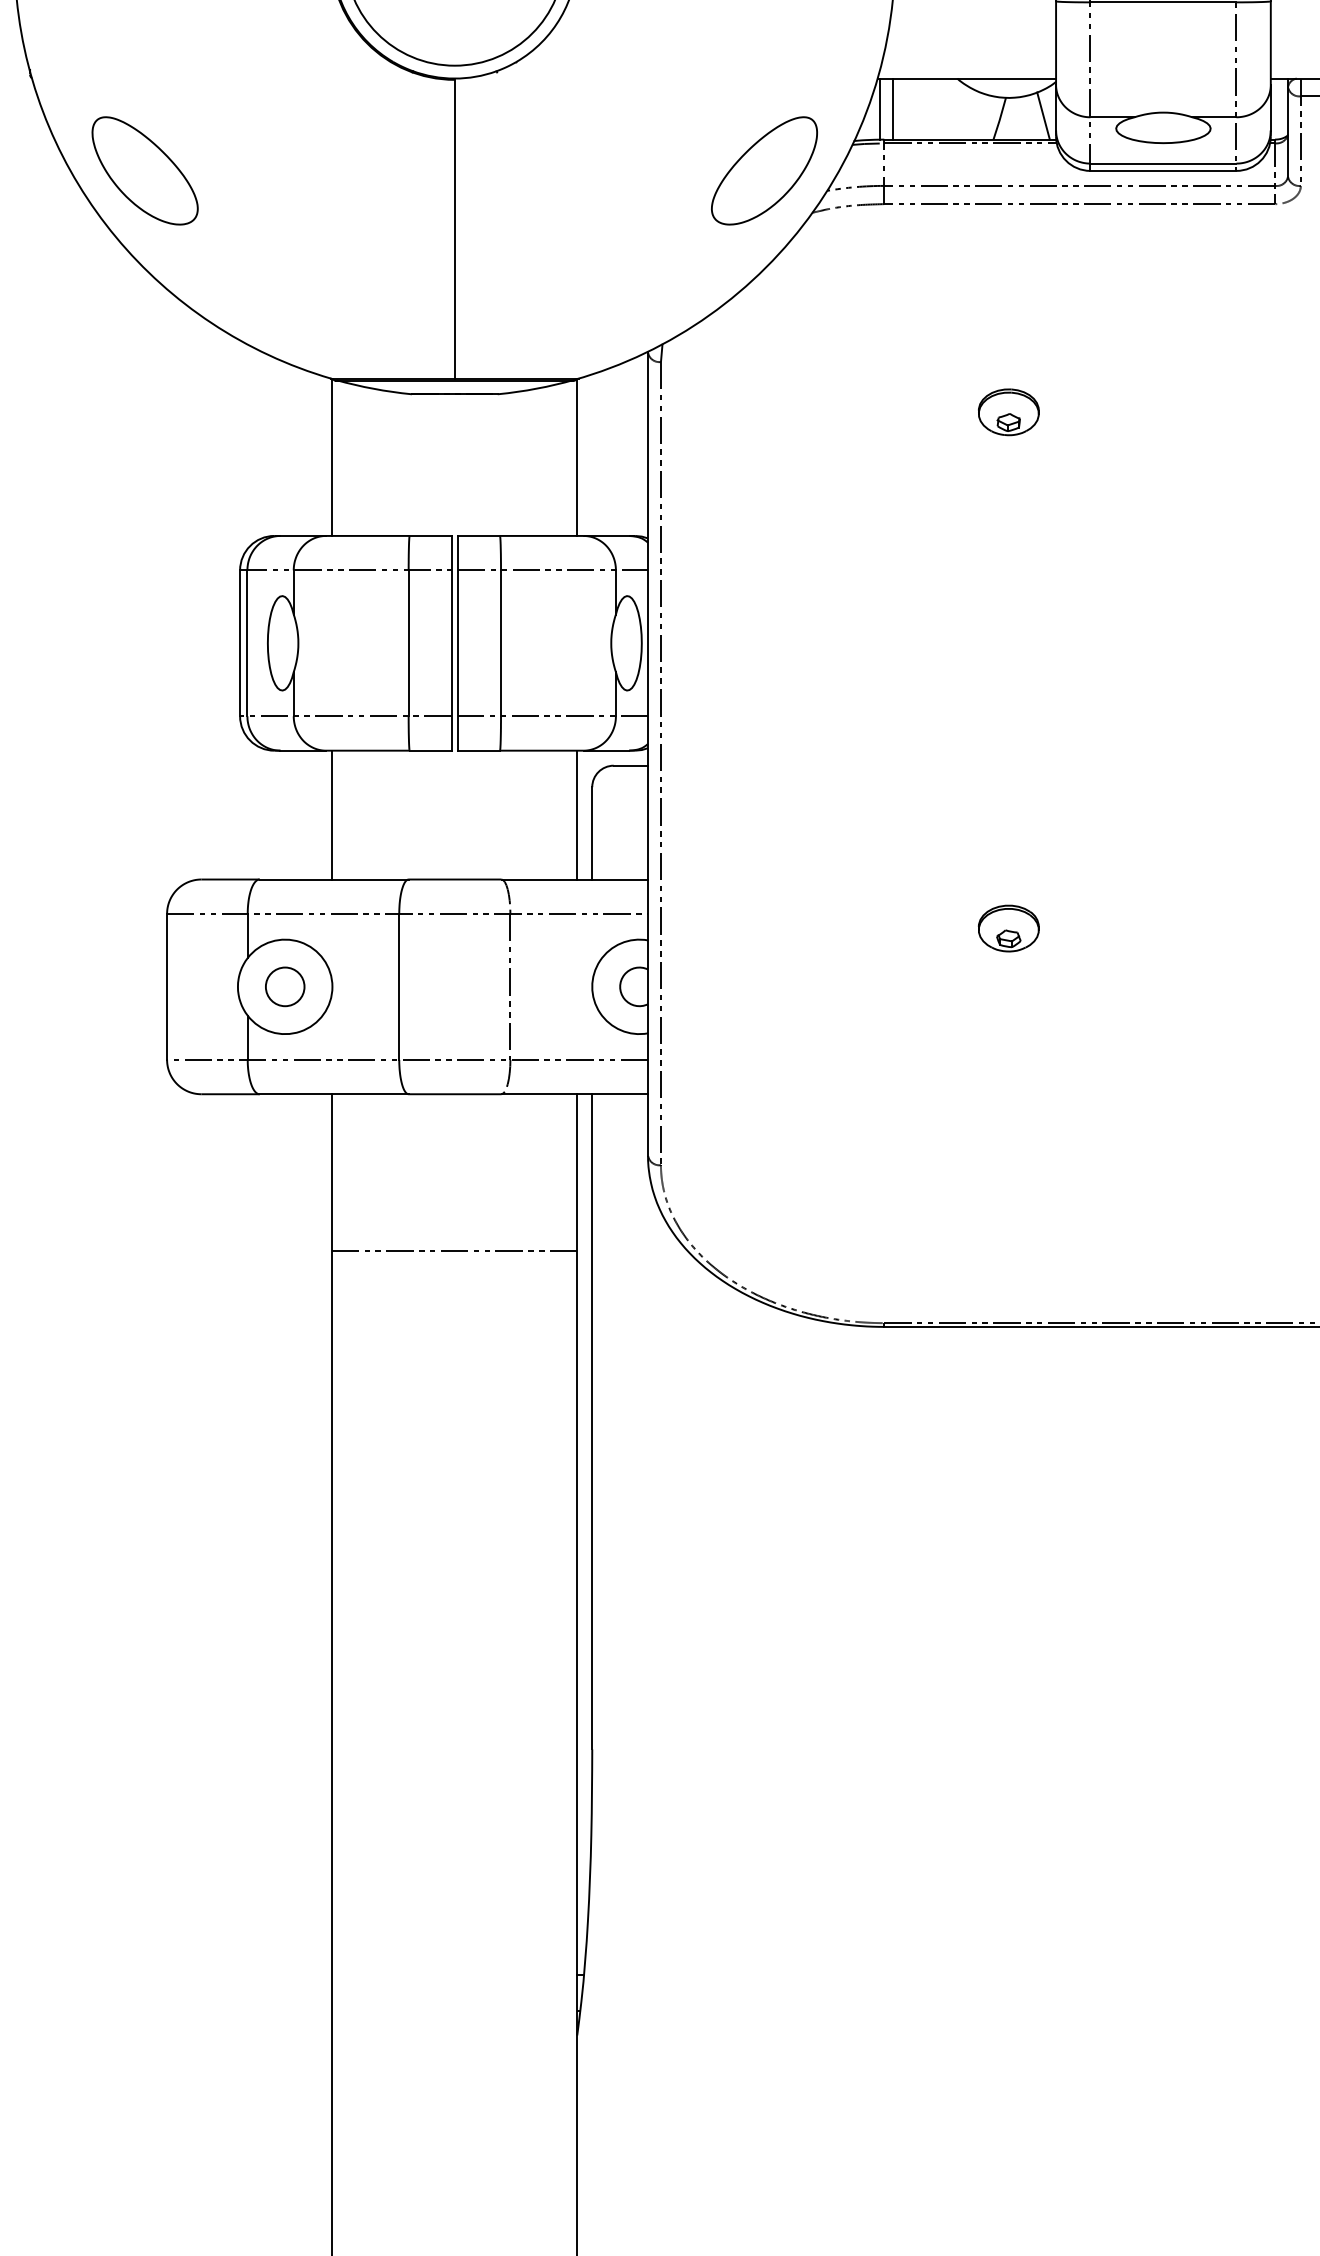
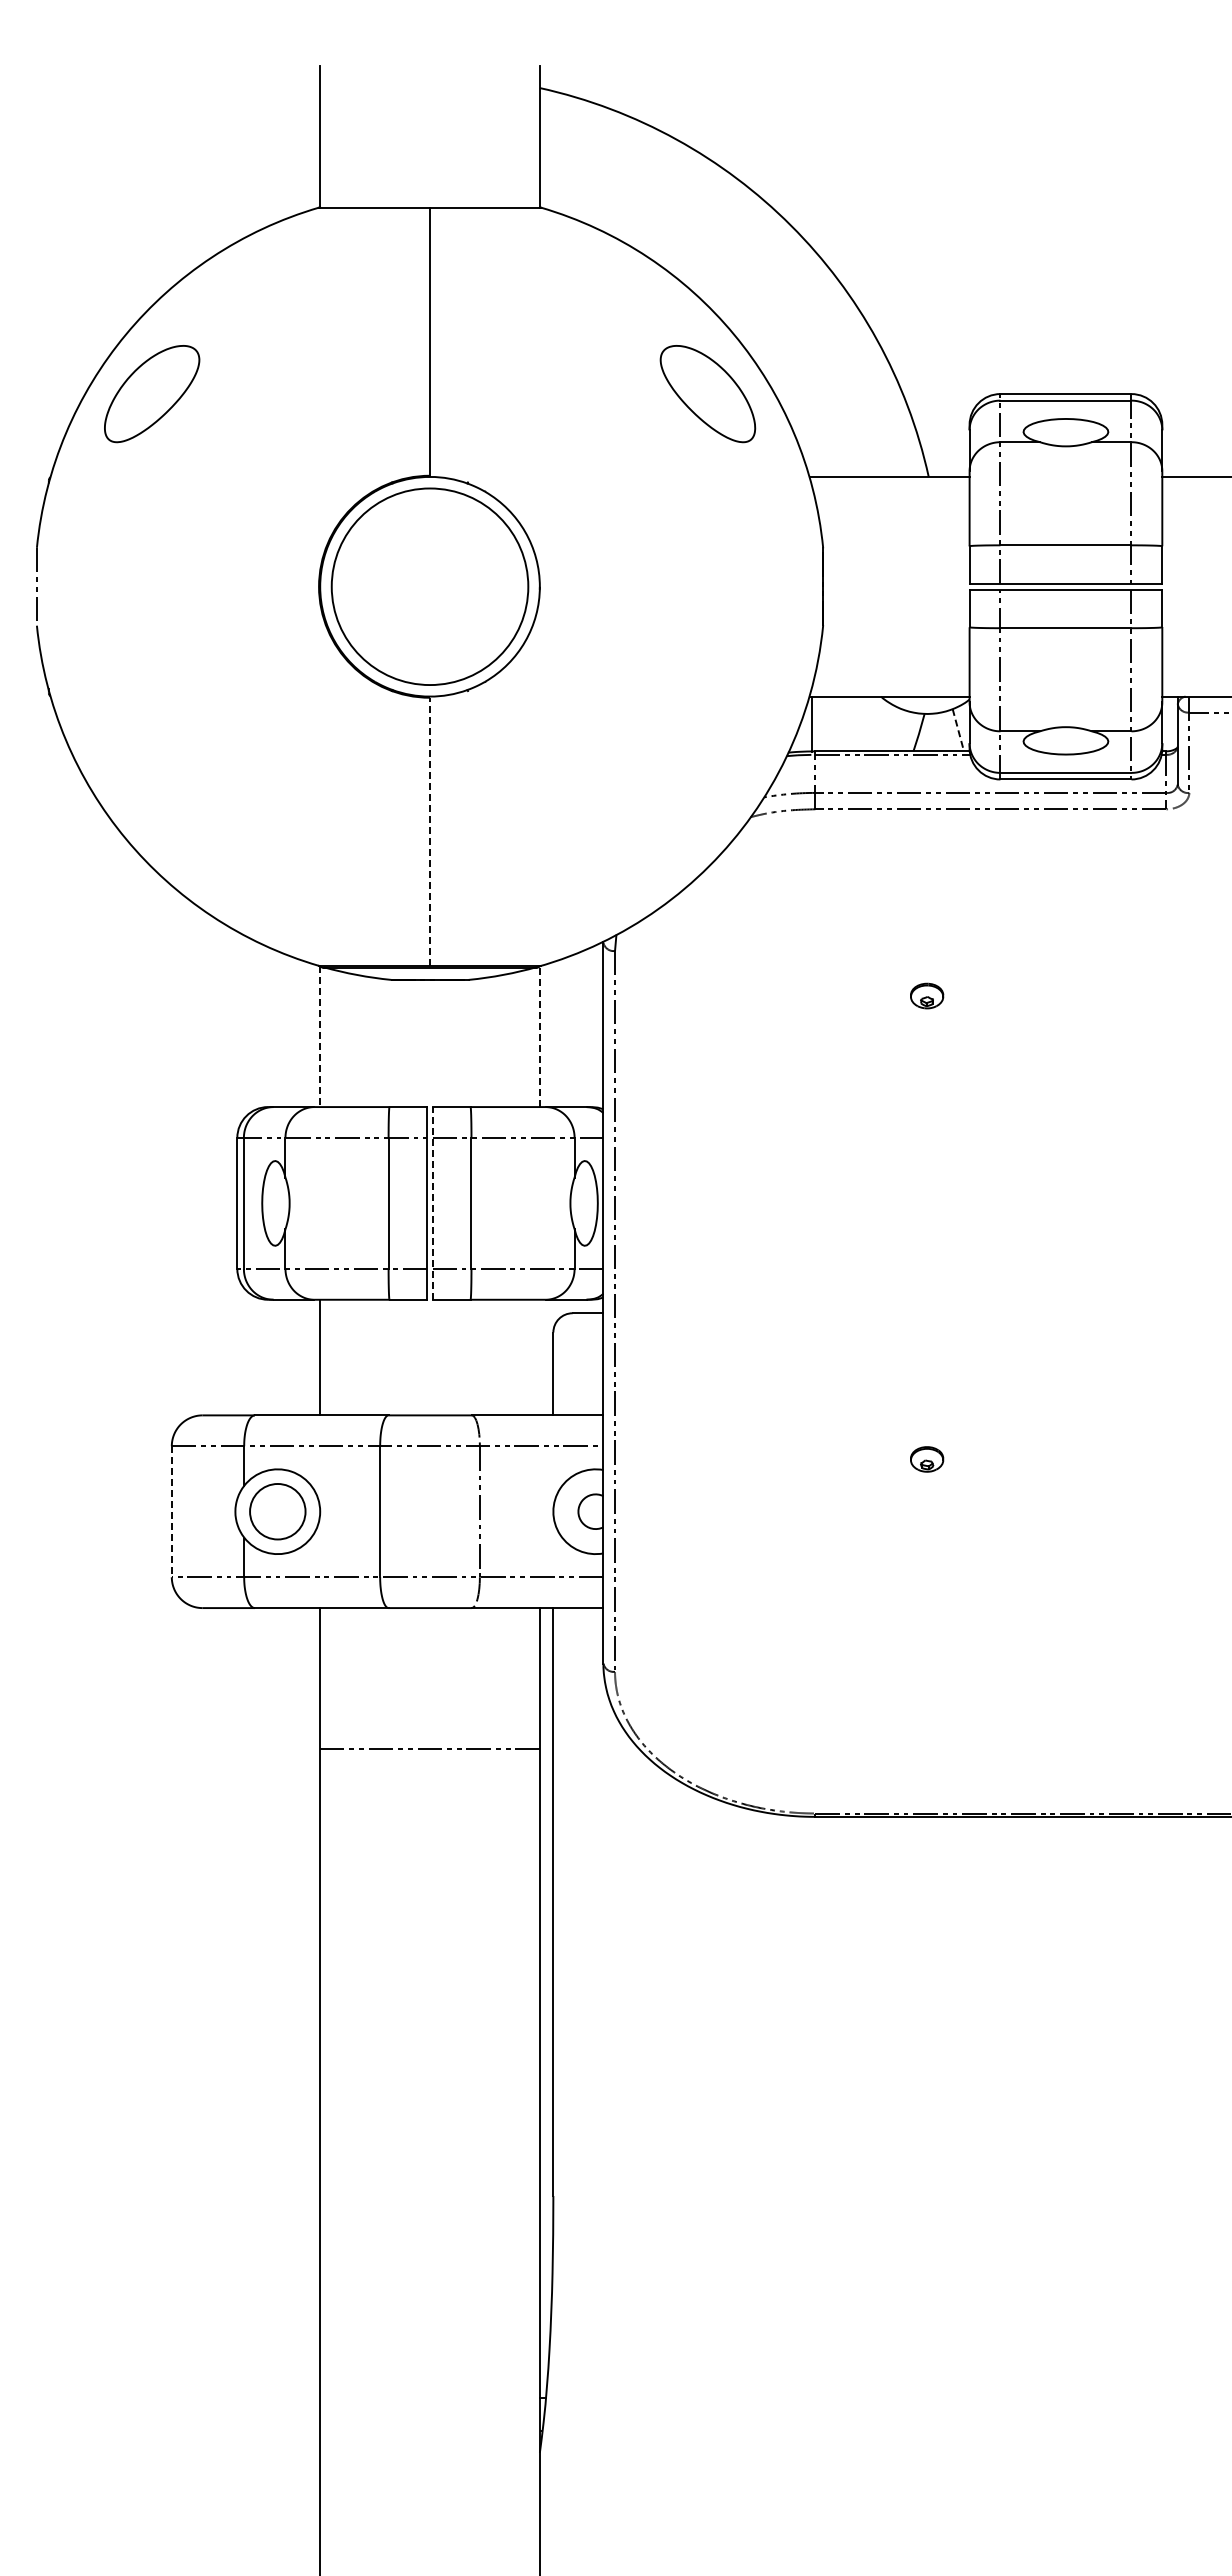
line: (893, 108) -> (823, 723), removed
line: (1043, 116) -> (958, 730), solid -> dashed
part: (145, 170) -> (152, 779), removed
part: (764, 170) -> (707, 779), removed
line: (455, 228) -> (430, 831), solid -> dashed
part: (1008, 411) -> (926, 995), size x0.6
line: (576, 457) -> (539, 1036), solid -> dashed
line: (332, 458) -> (320, 1037), solid -> dashed
line: (457, 642) -> (432, 1202), solid -> dashed
line: (576, 815) -> (539, 1357), removed
part: (1008, 928) -> (926, 1459), size x0.6
line: (166, 986) -> (171, 1511), solid -> dashed
circle: (284, 986) -> (277, 1511), size x1.6

